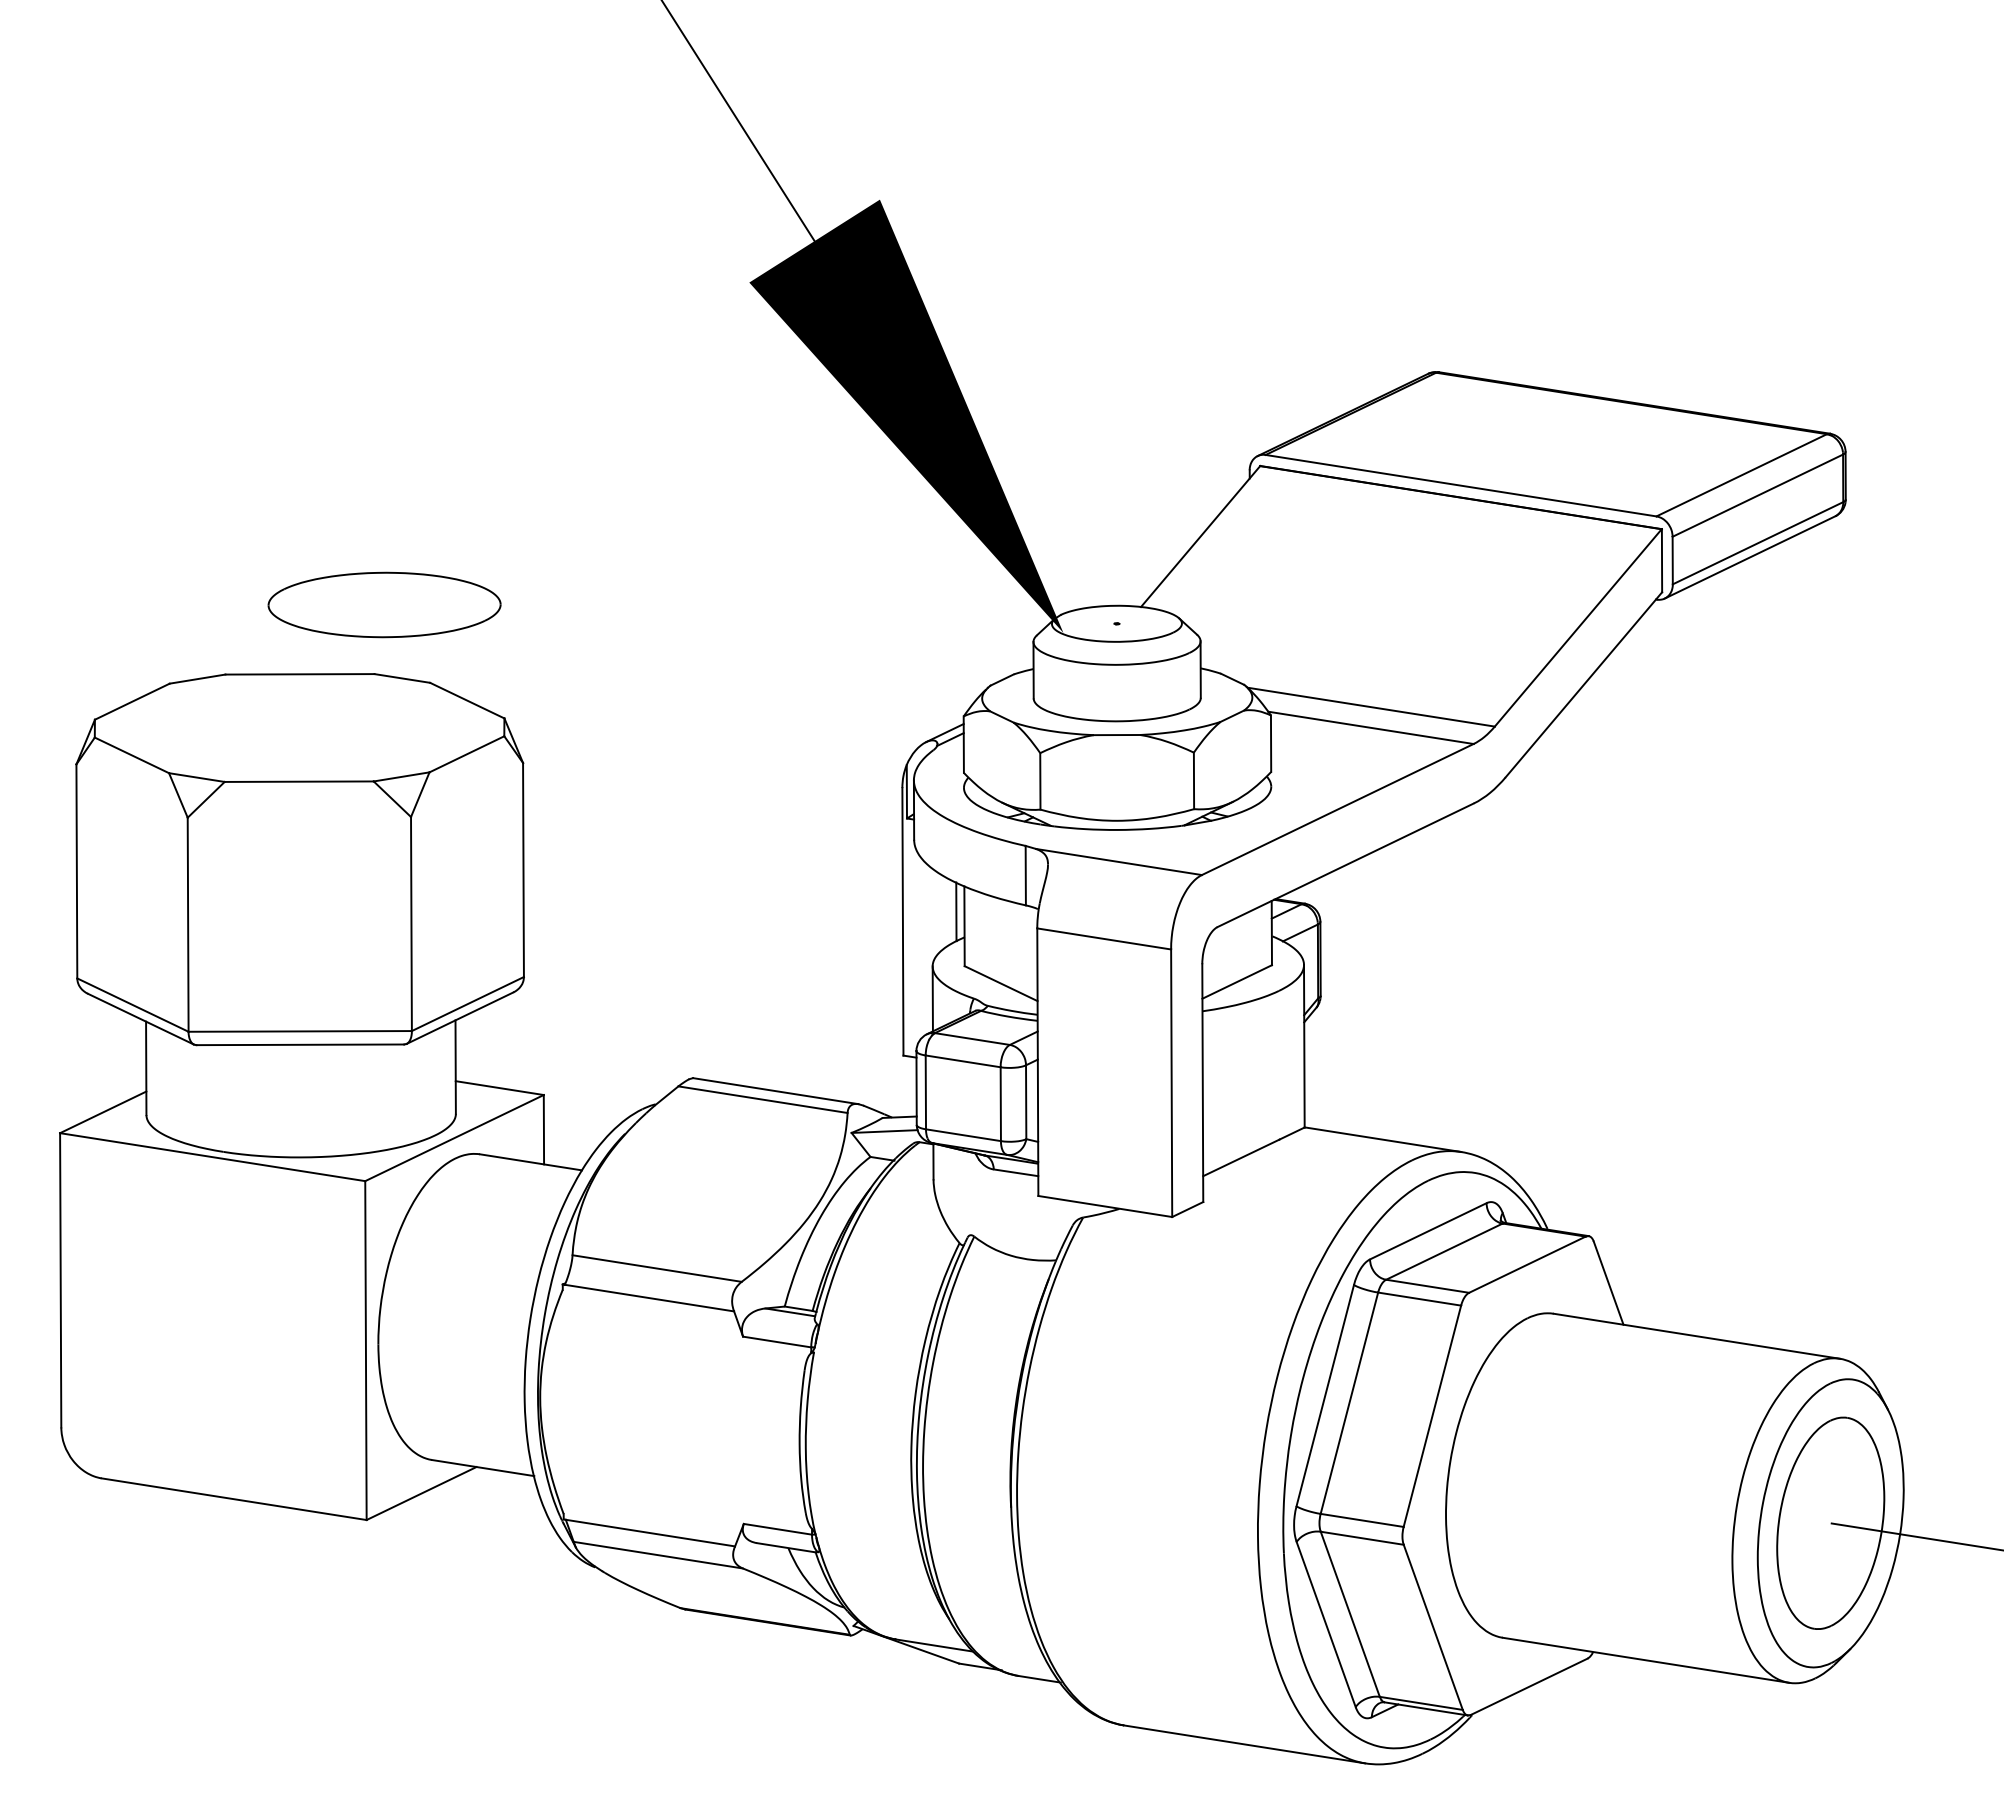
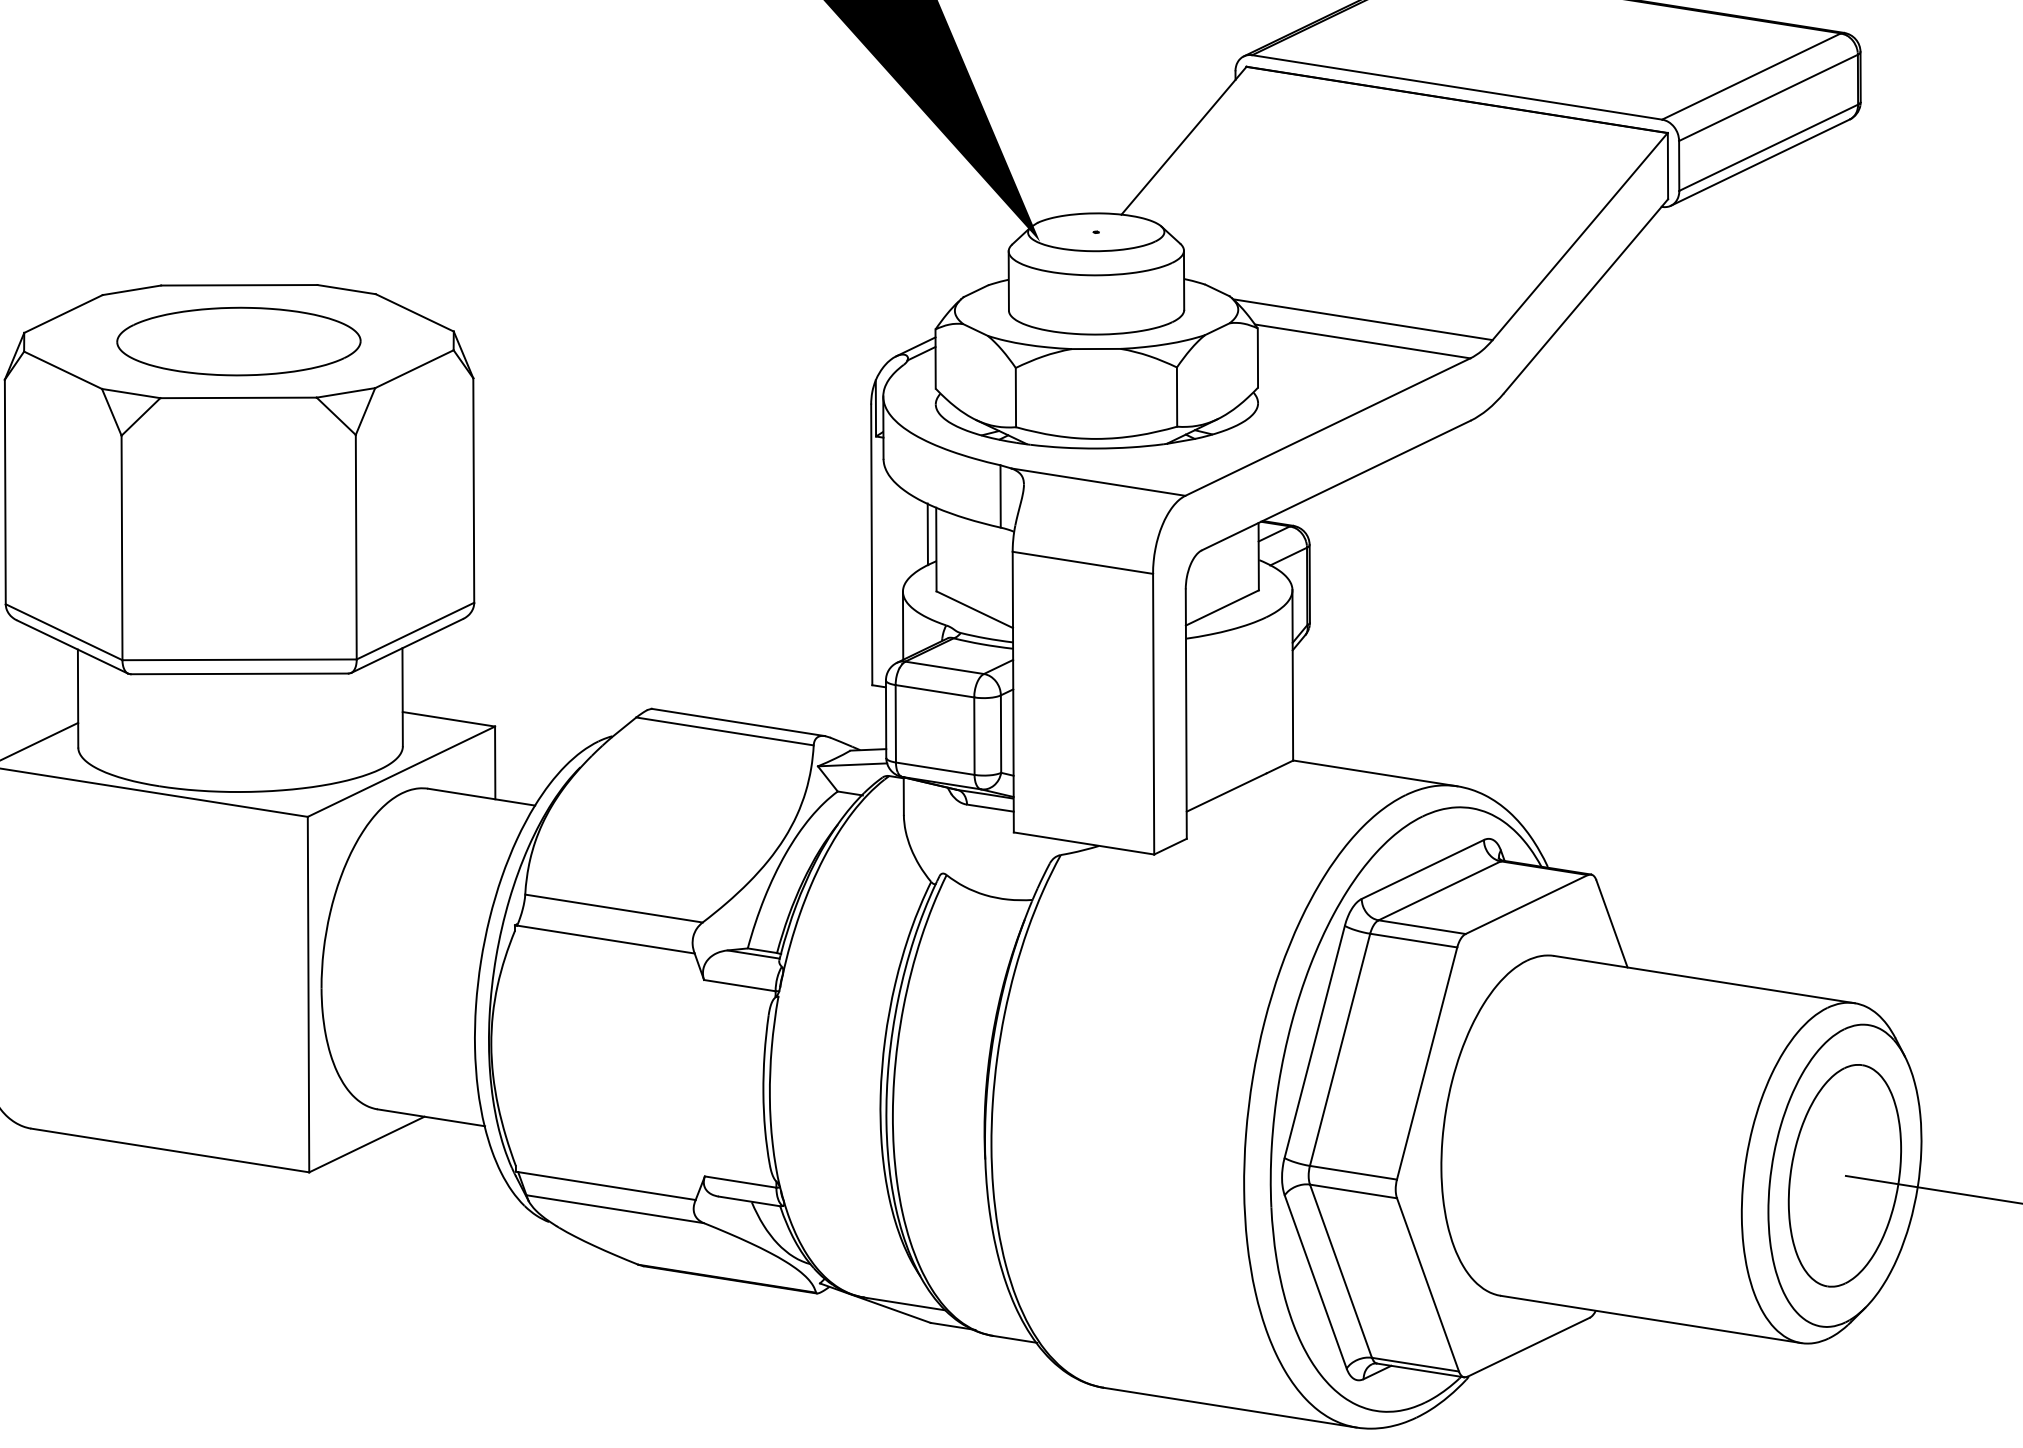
part: (384, 604) -> (238, 341), moved

